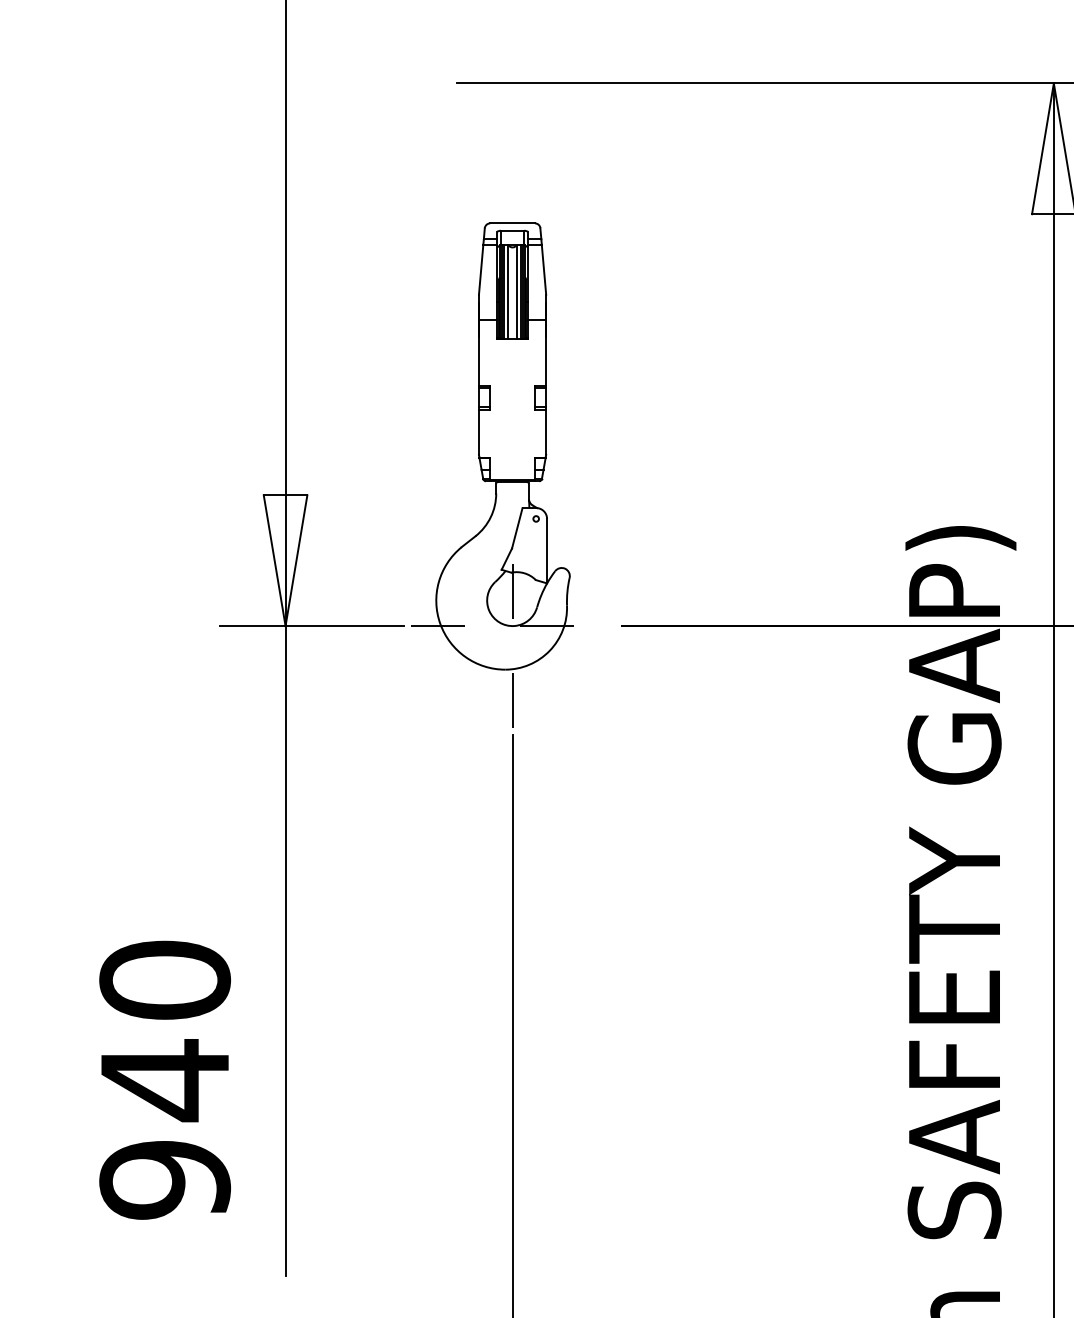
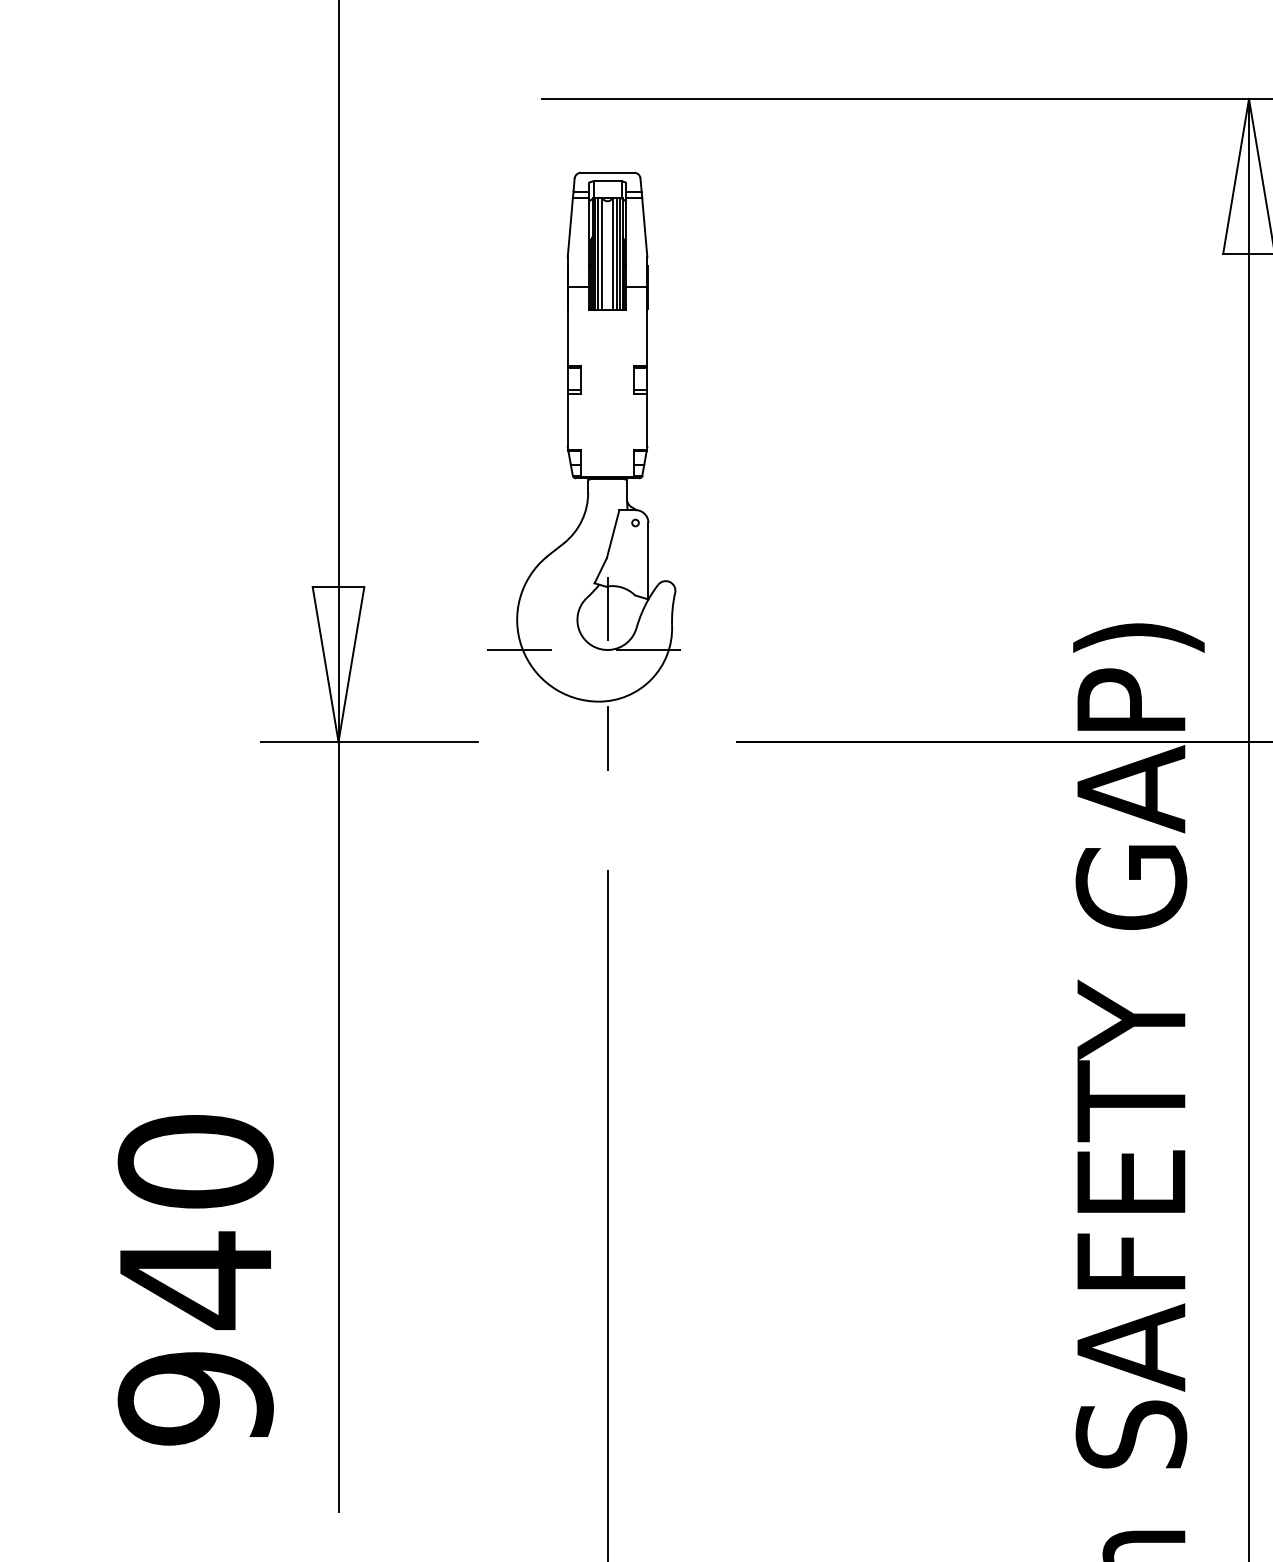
part: (492, 474) -> (583, 470), moved

